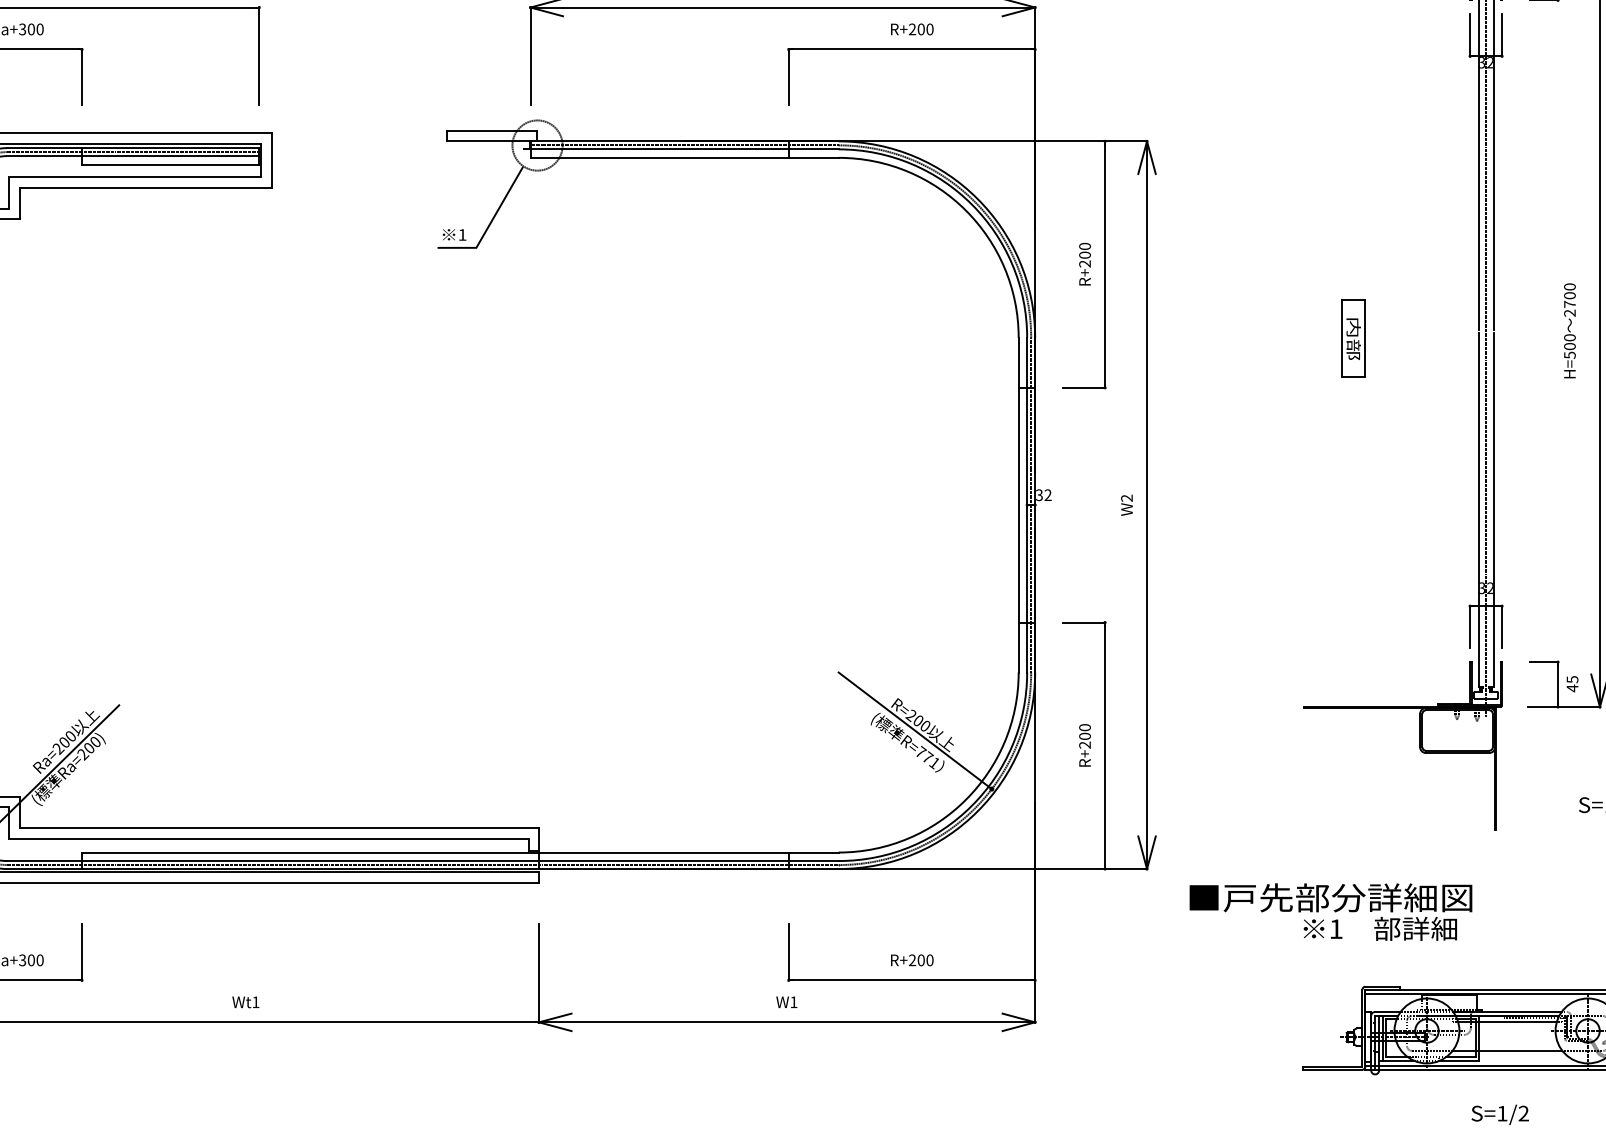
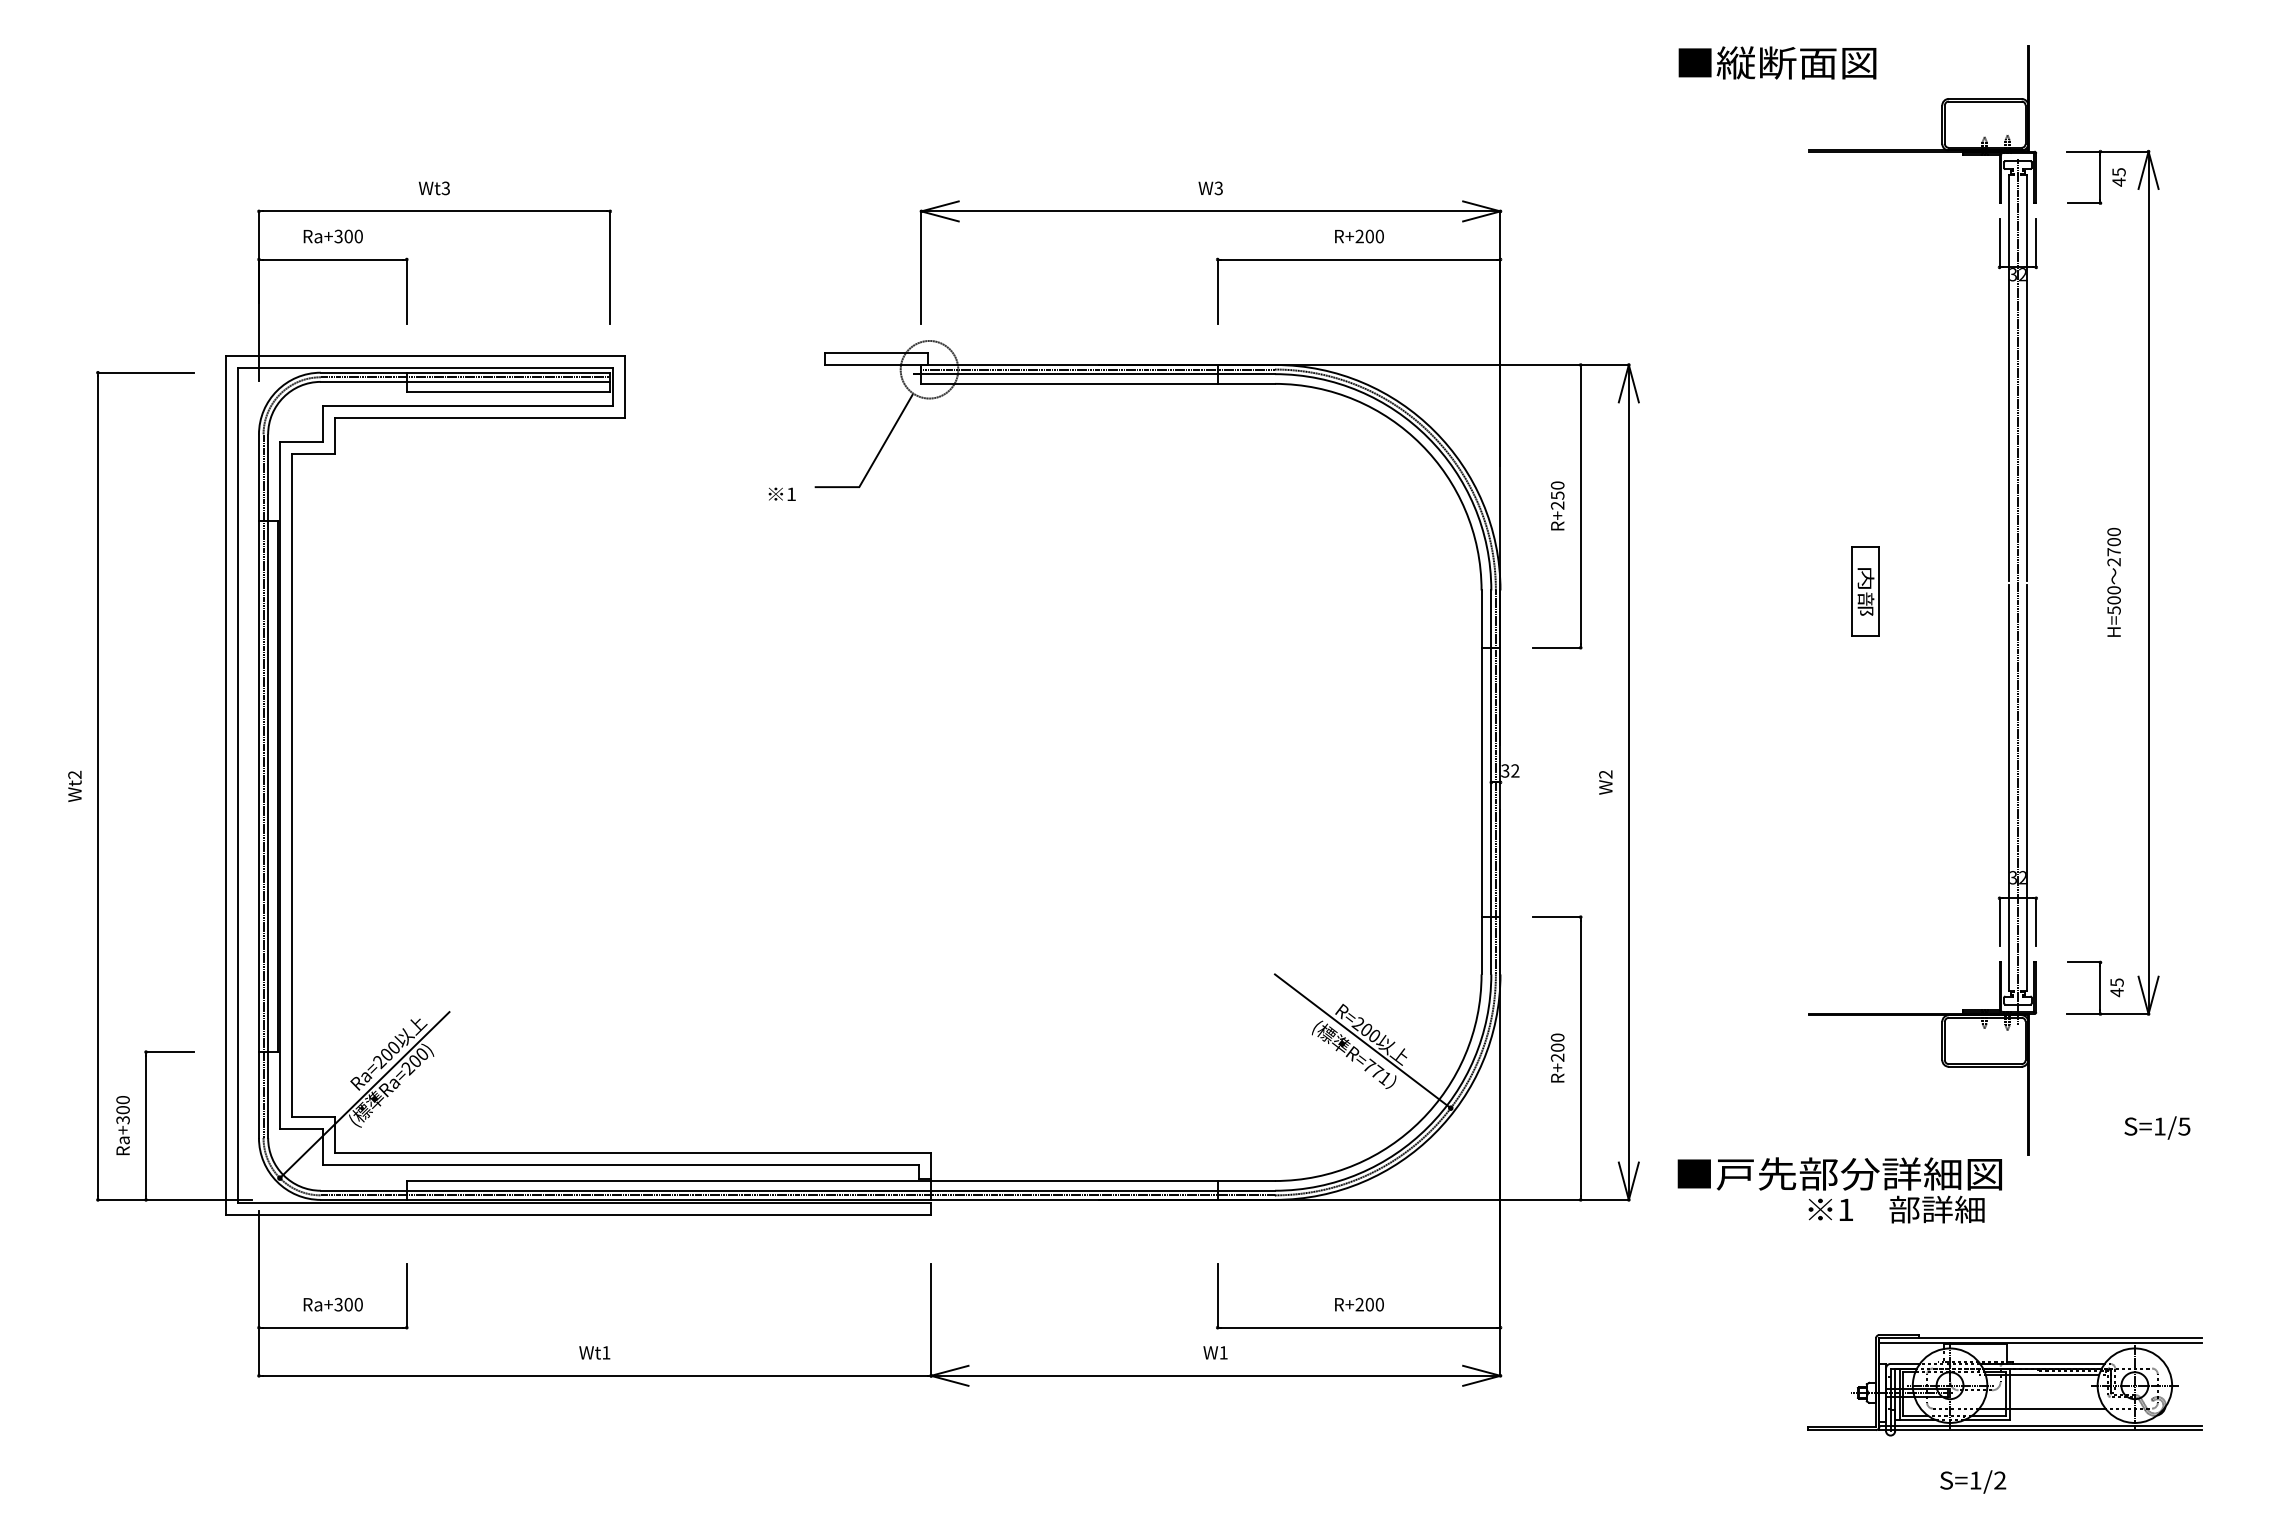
text: (453, 234) -> (781, 493), moved
text: (1084, 255) -> (1557, 495), R+200 -> R+250
text: (1330, 912) -> (1839, 1190), moved
text: (1500, 1114) -> (1973, 1481), moved

